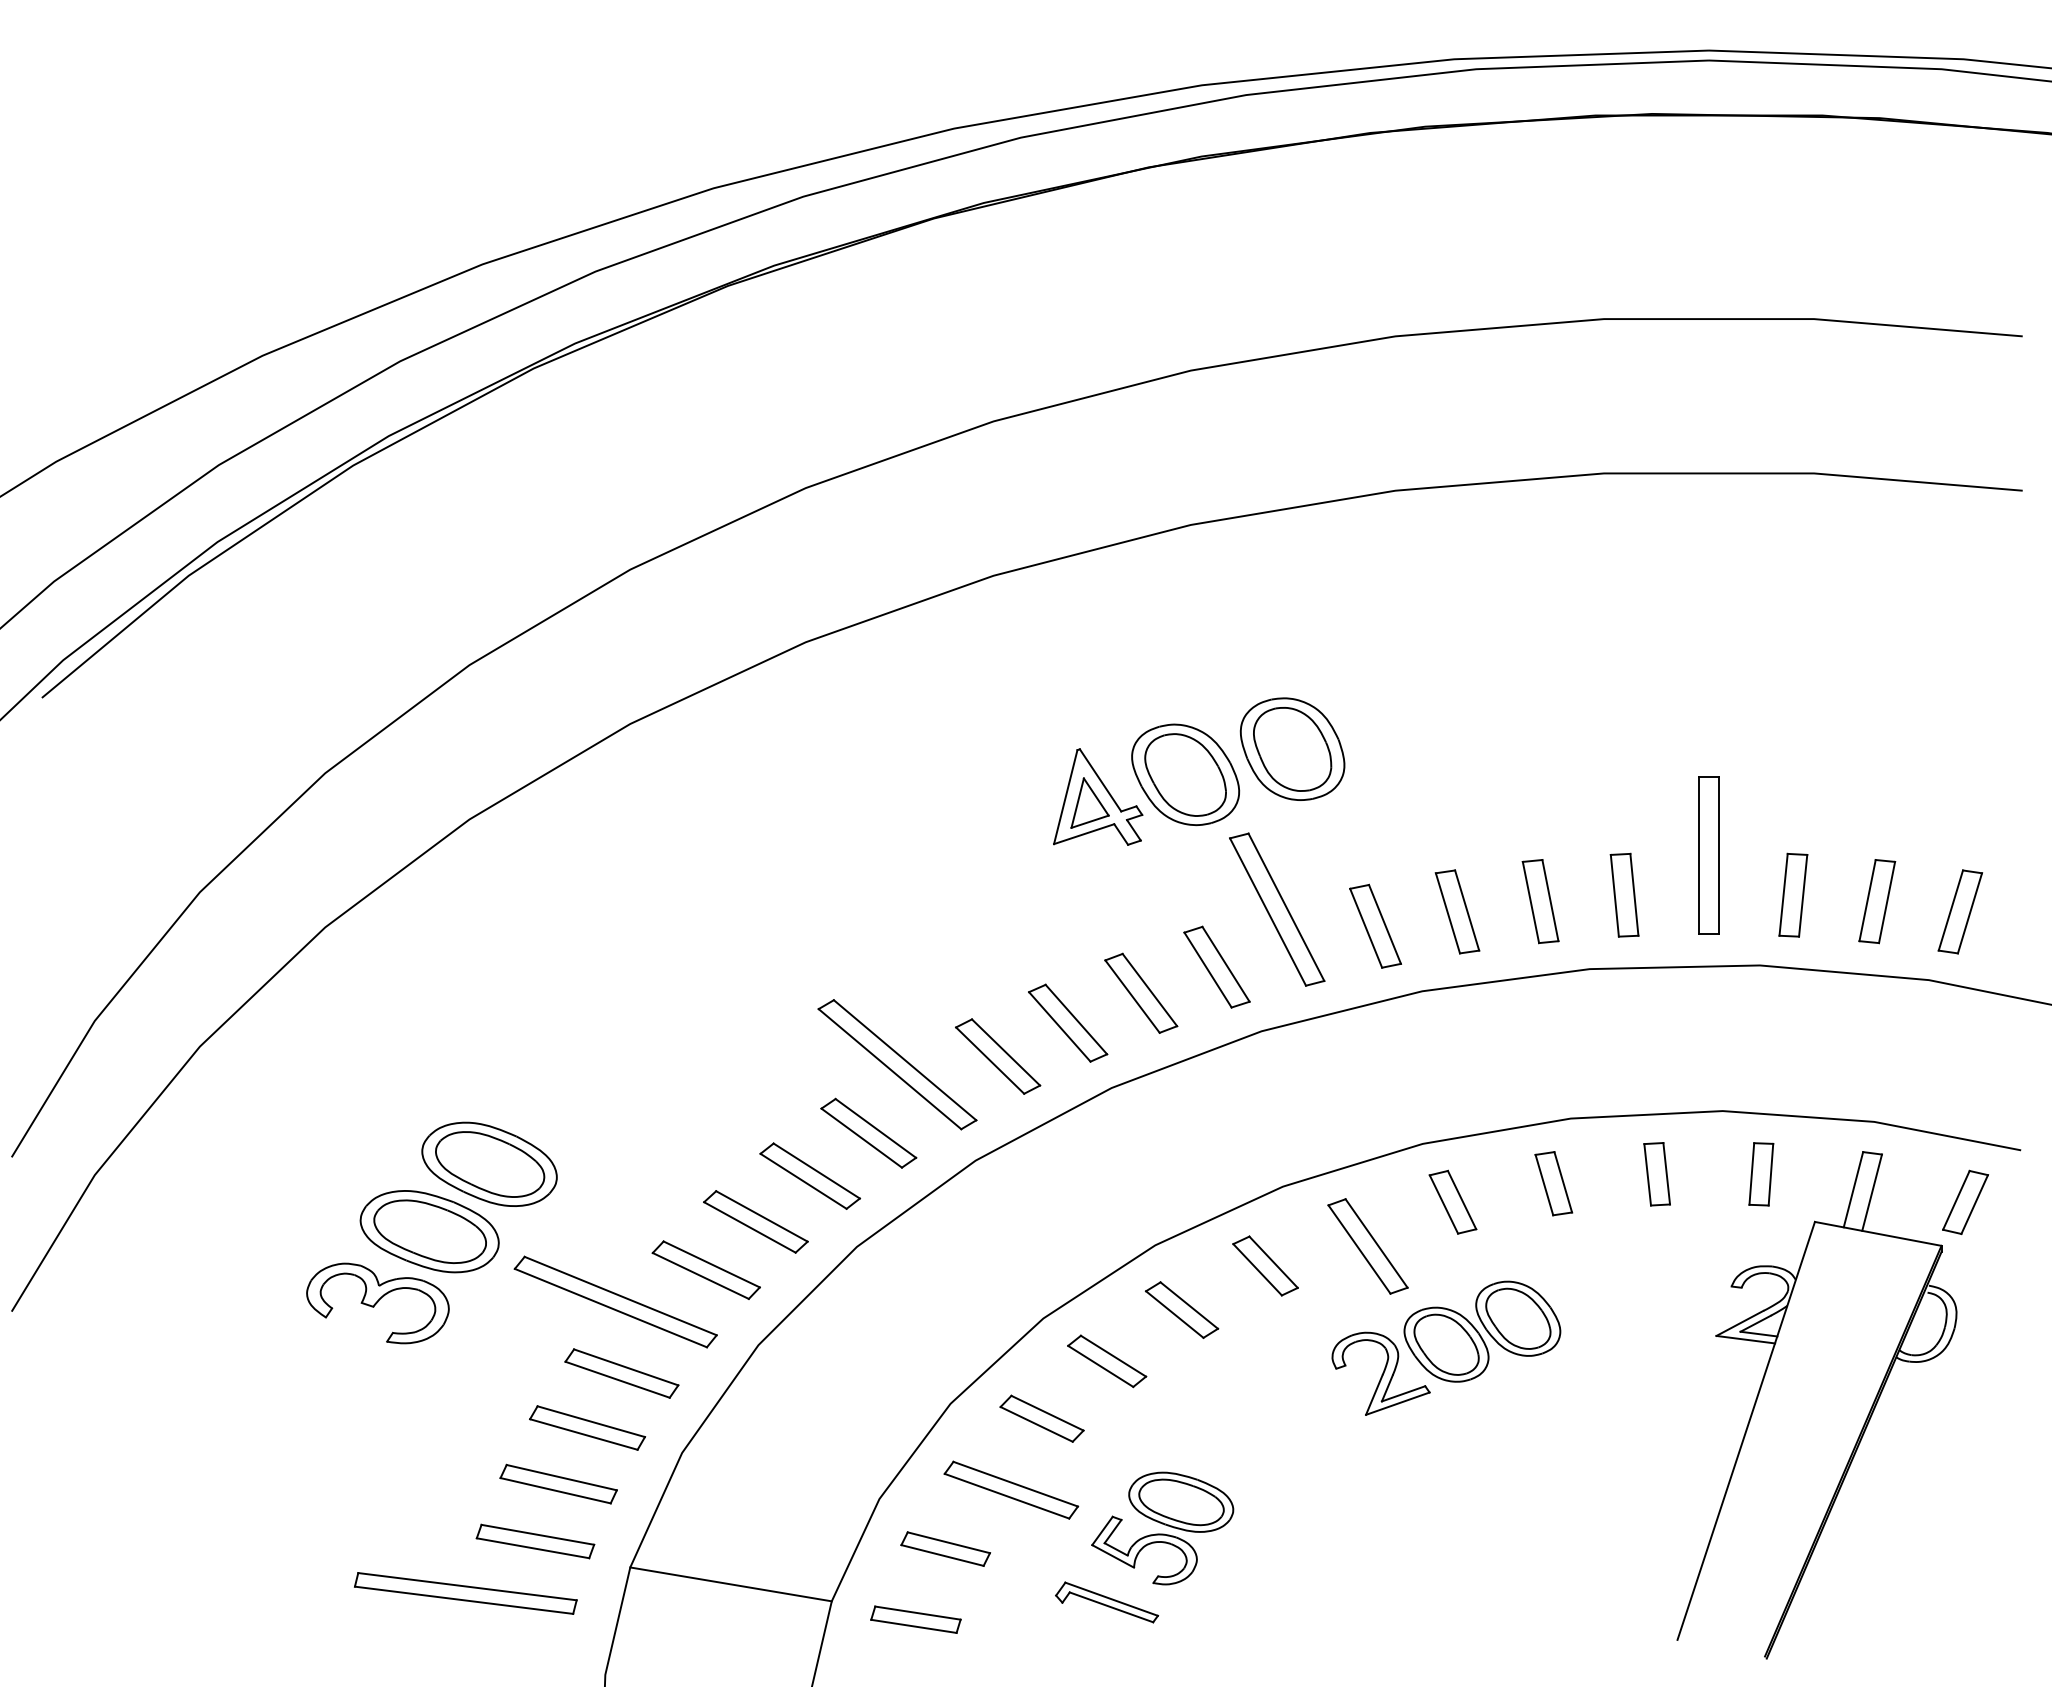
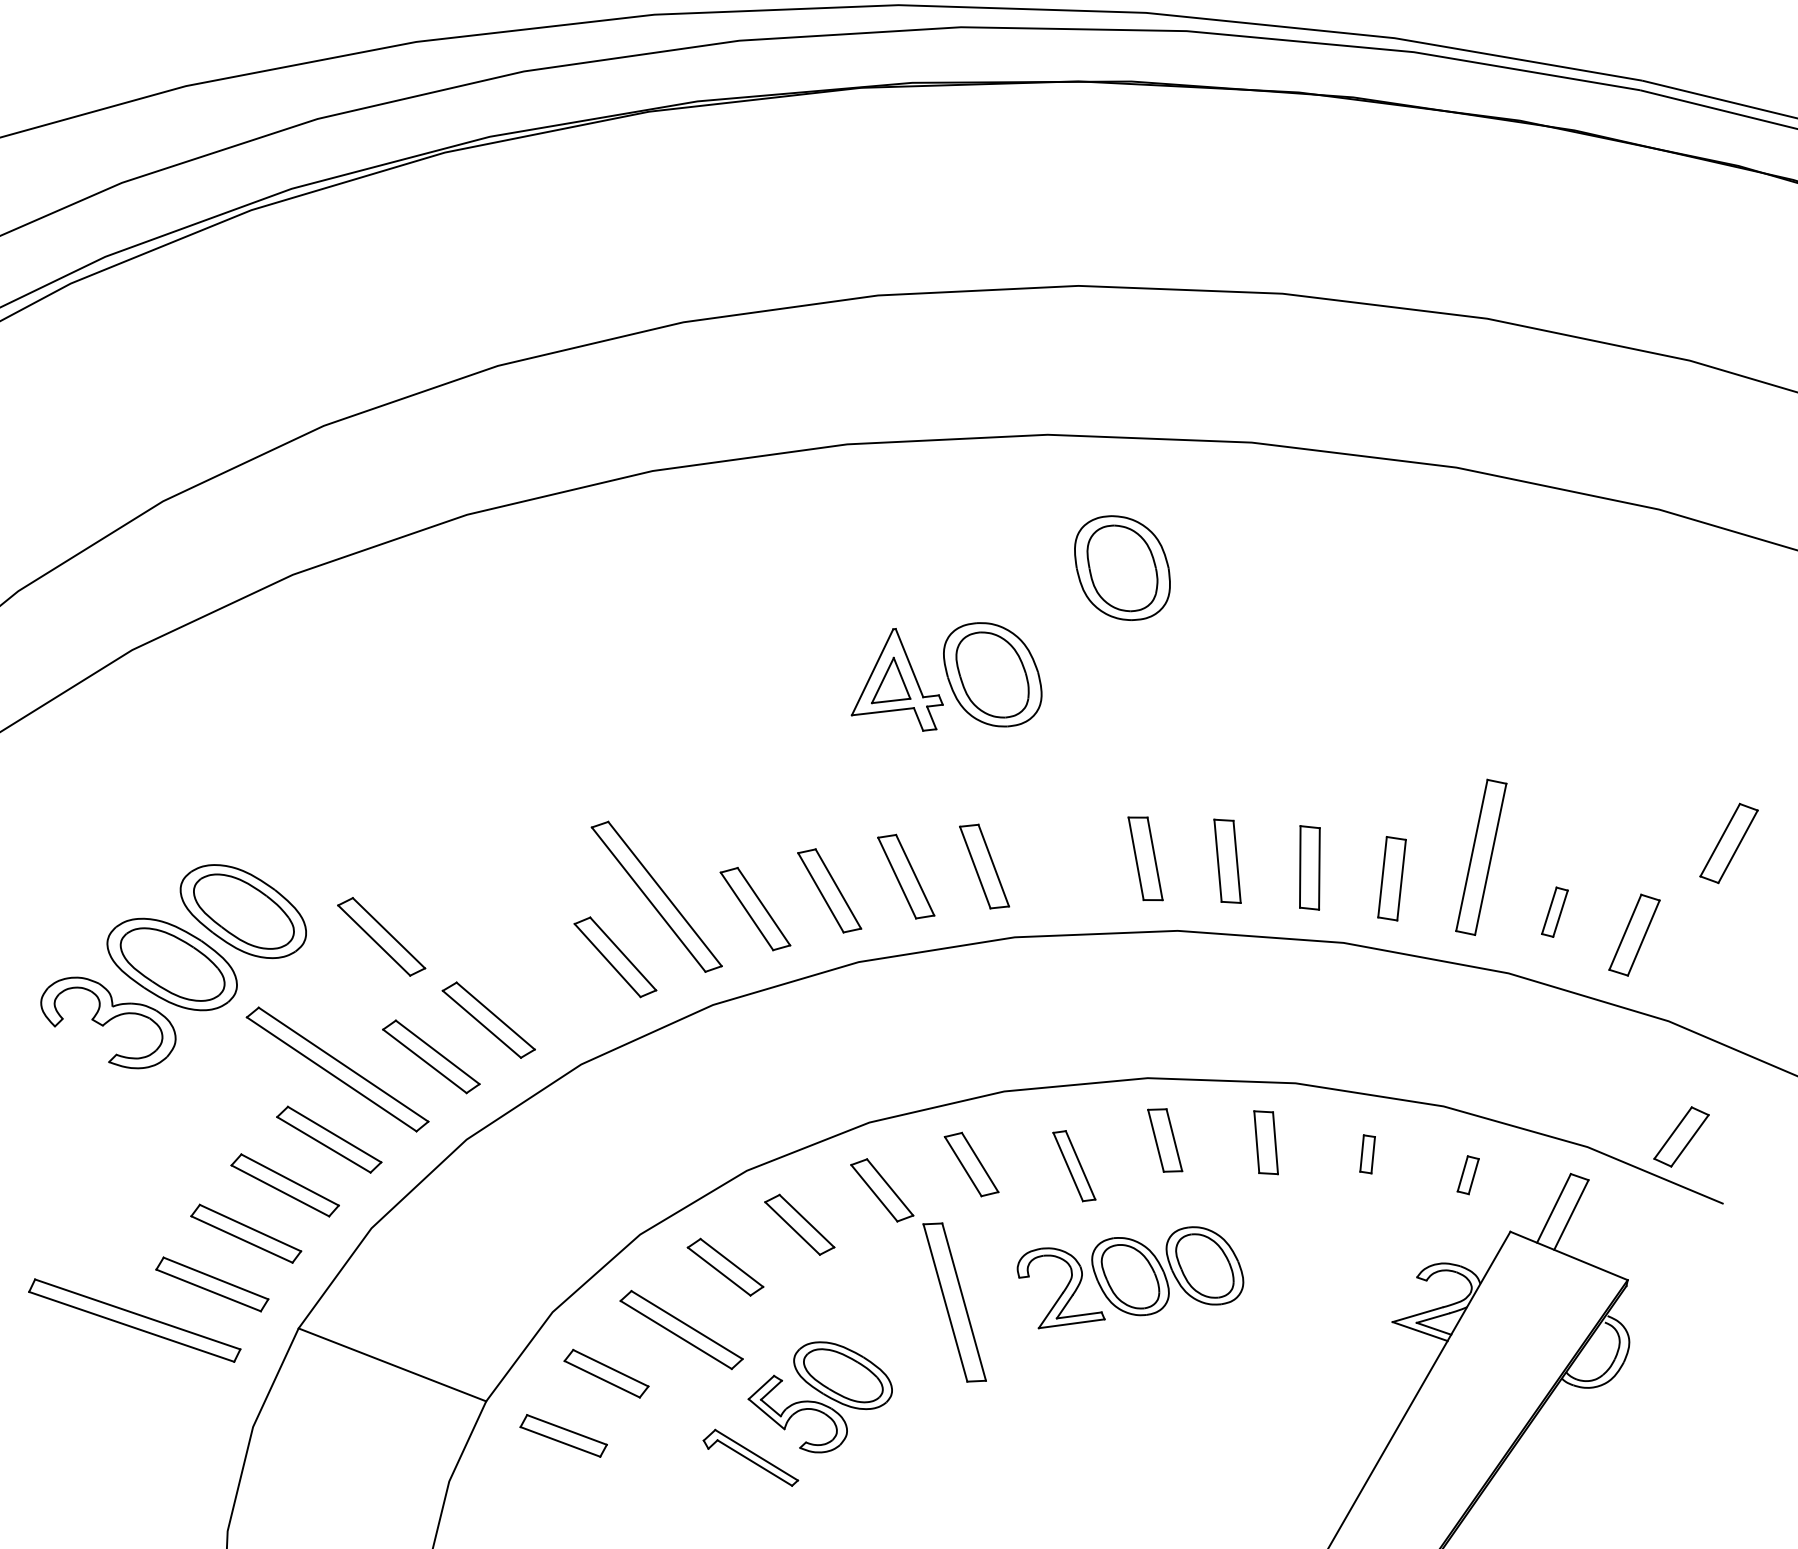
part: (1292, 748) -> (1122, 567), moved
part: (1793, 894) -> (1555, 911), size x0.6
part: (1277, 909) -> (955, 1302), moved
part: (1960, 911) -> (1729, 843), moved
part: (1656, 1174) -> (1367, 1154), size x0.6
part: (1761, 1174) -> (1468, 1175), size x0.6
part: (810, 1175) -> (382, 936), moved
part: (1965, 1201) -> (1681, 1136), moved
part: (1367, 1246) -> (1073, 1166), size x0.7

